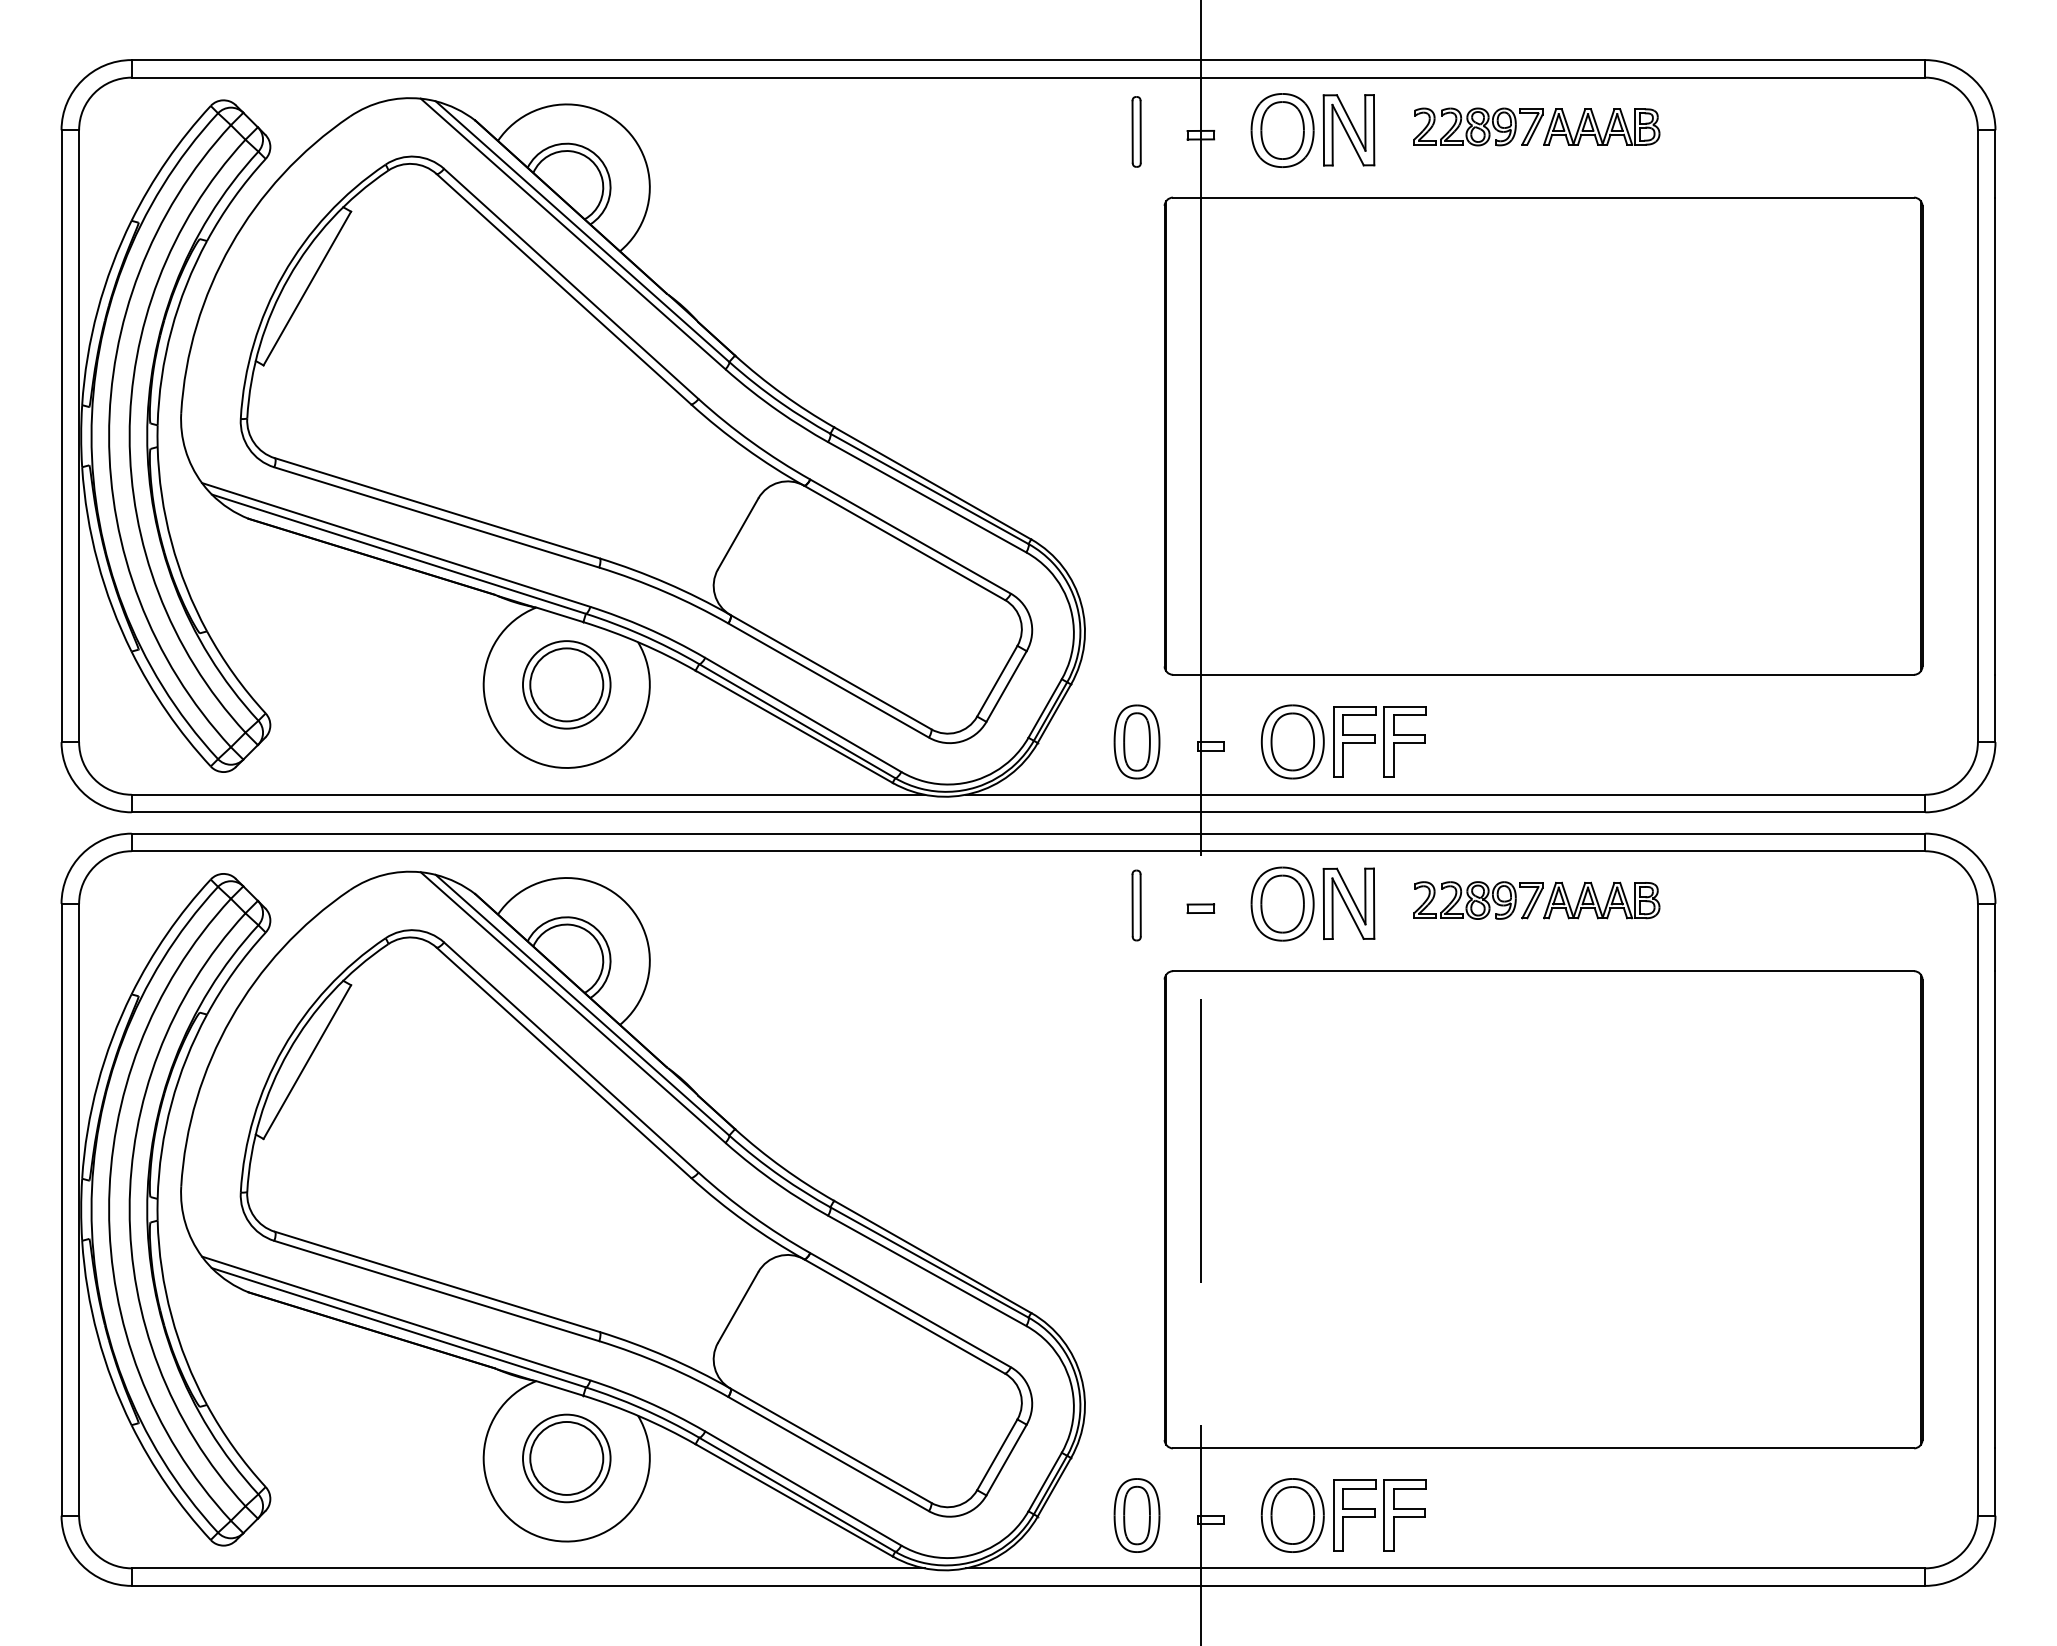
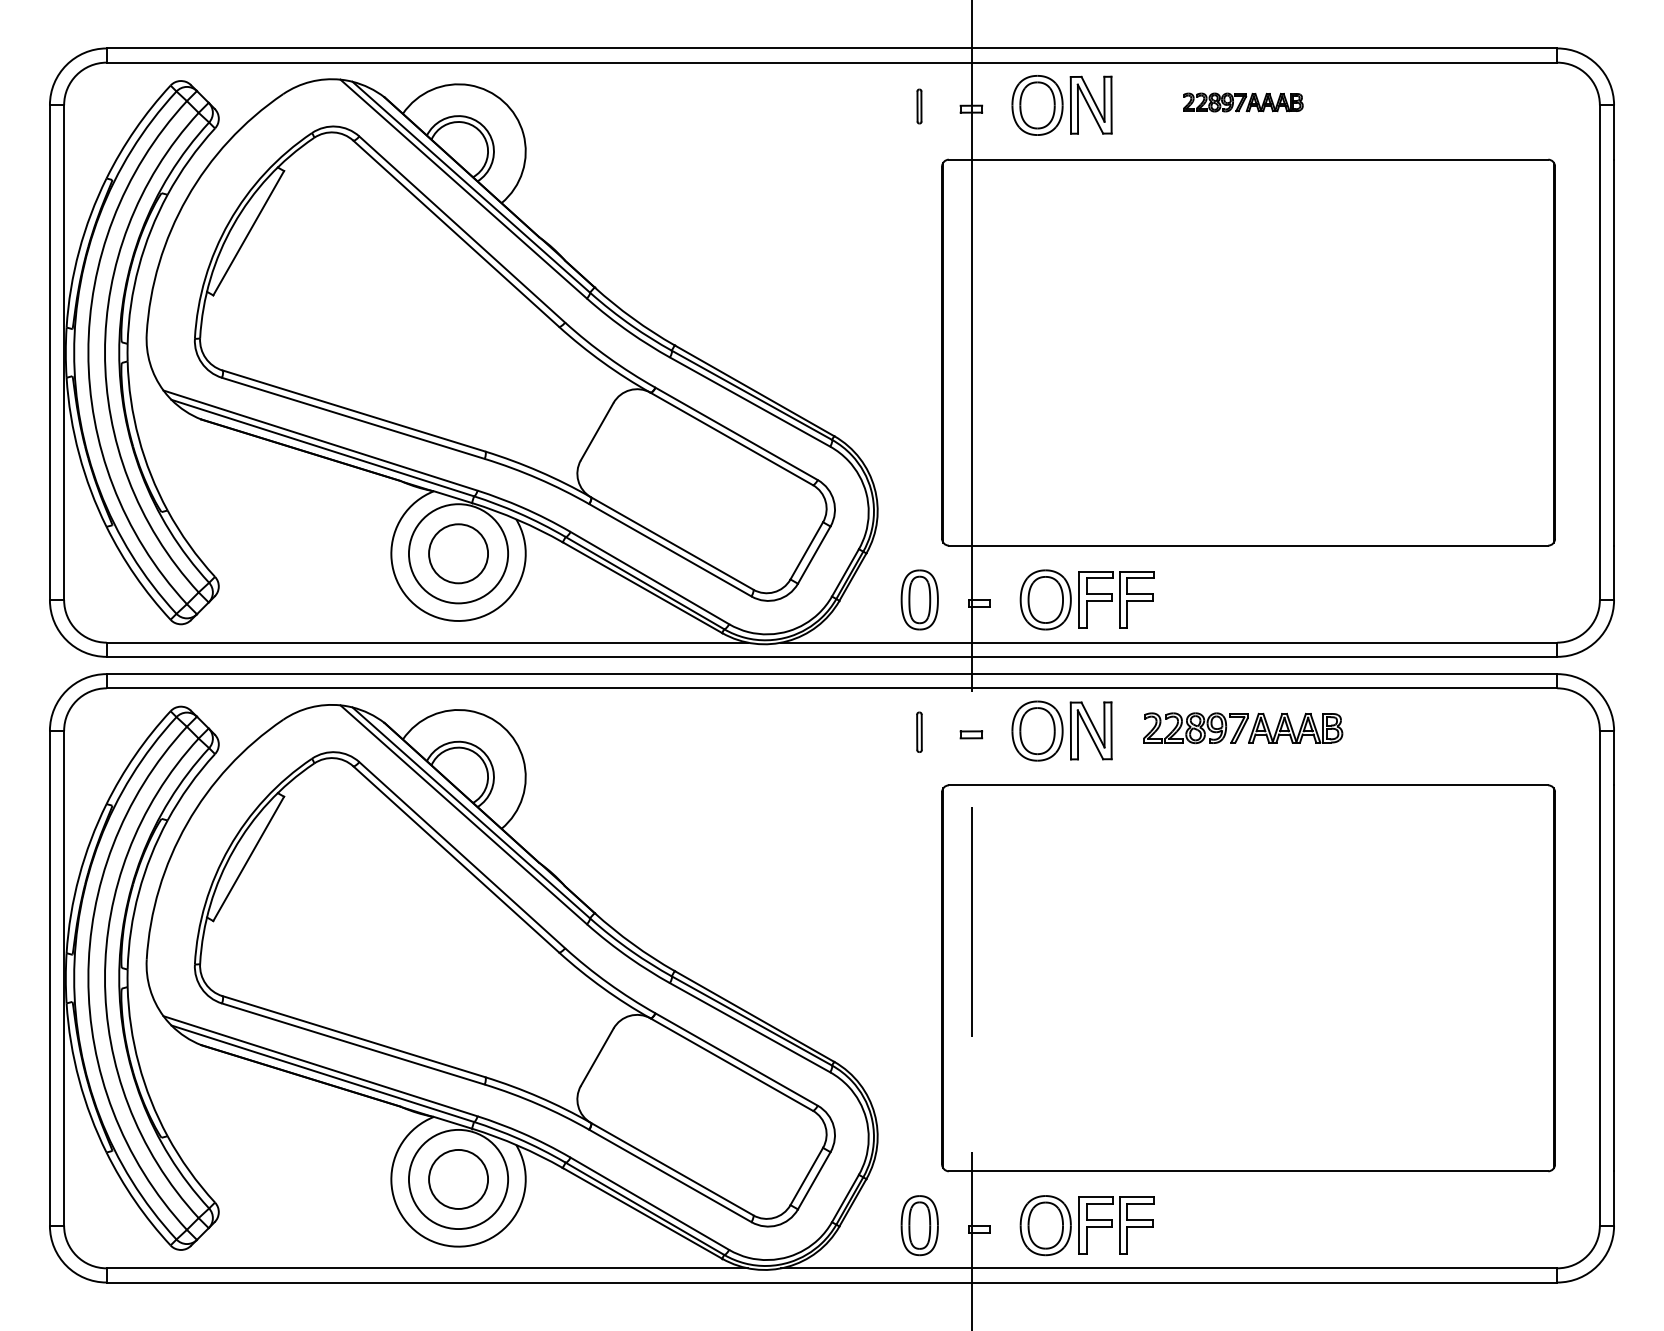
part: (1537, 126) -> (1243, 102), size x0.6
part: (1136, 131) -> (919, 106), size x0.6
circle: (566, 684) -> (458, 553), size x1.4
part: (1136, 905) -> (919, 732), size x0.7
circle: (566, 1458) -> (458, 1179), size x1.4

